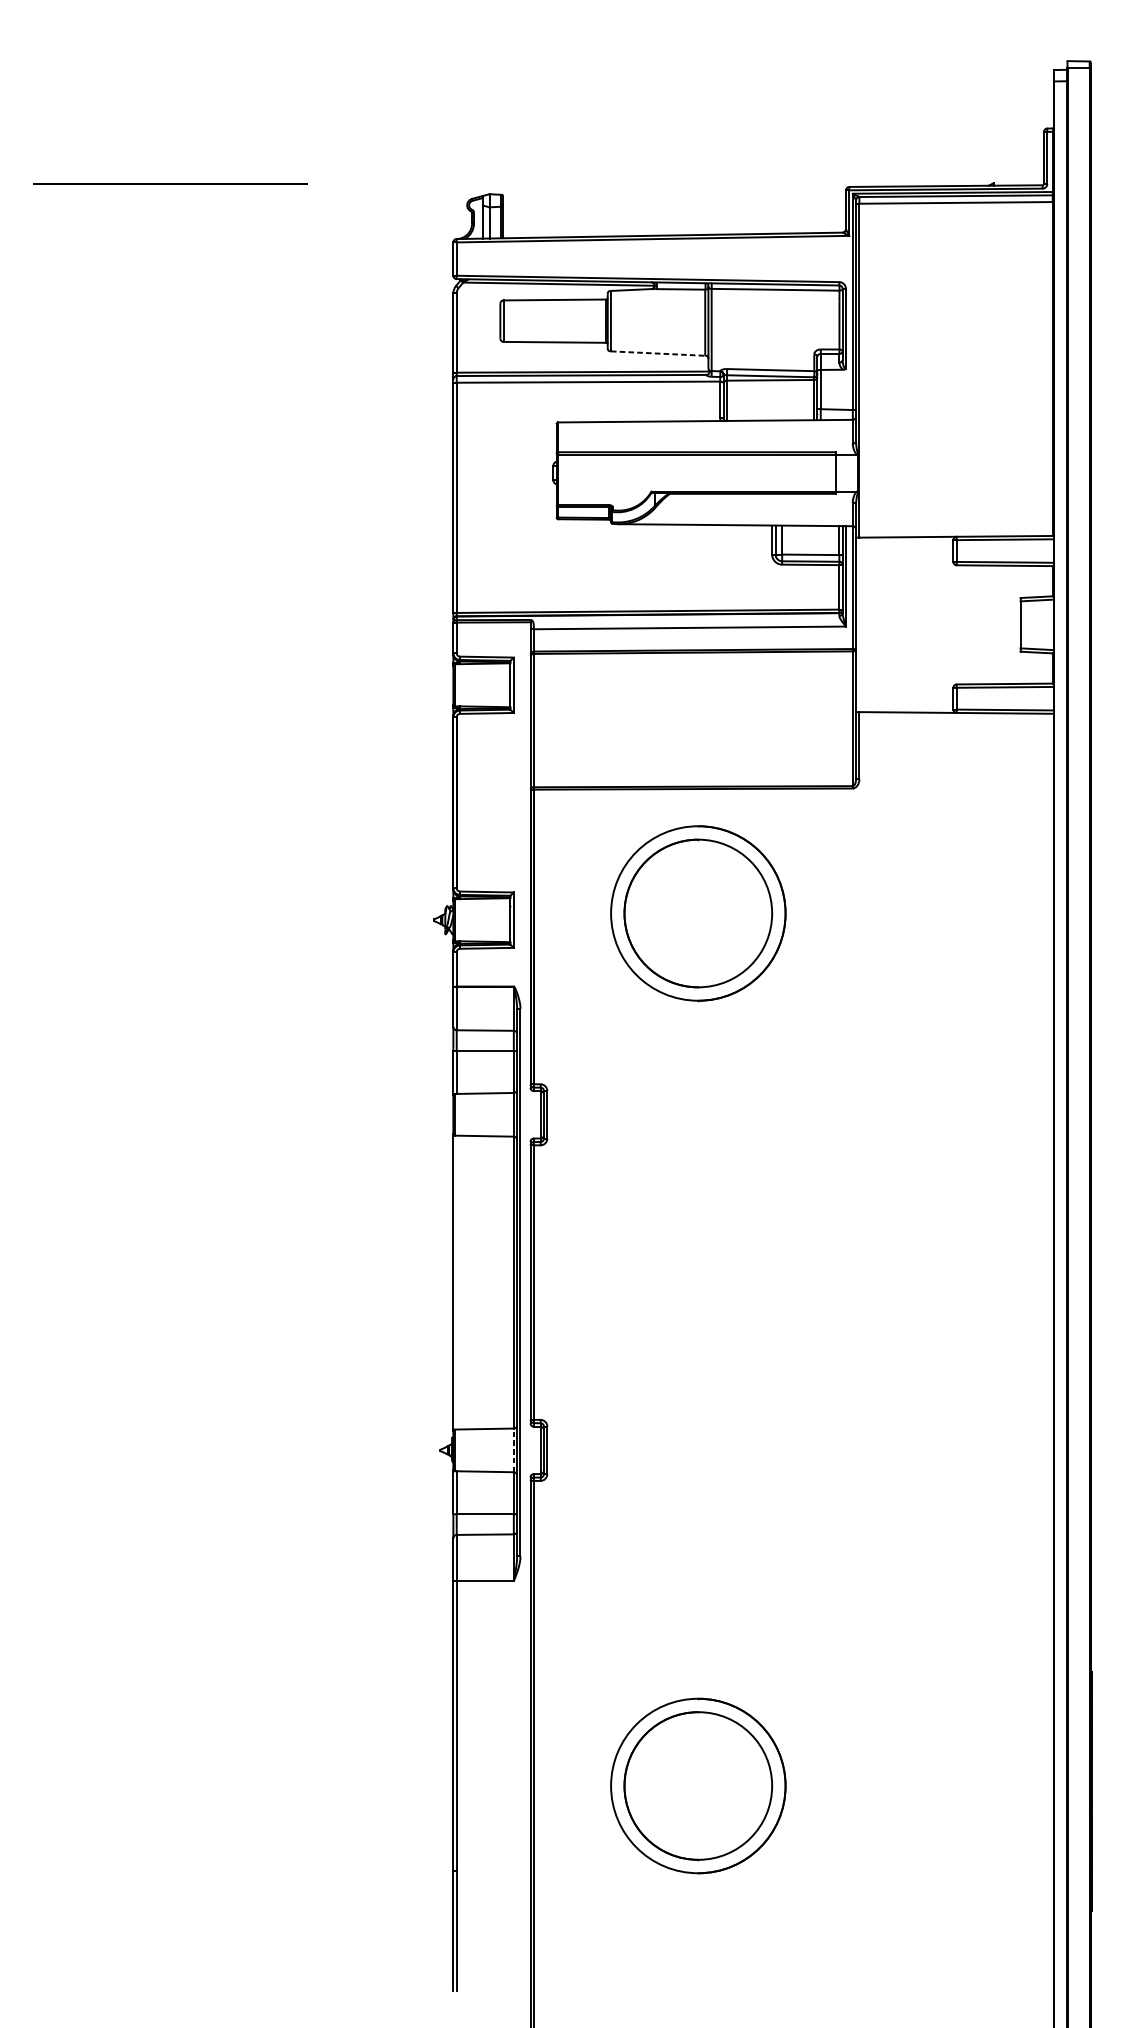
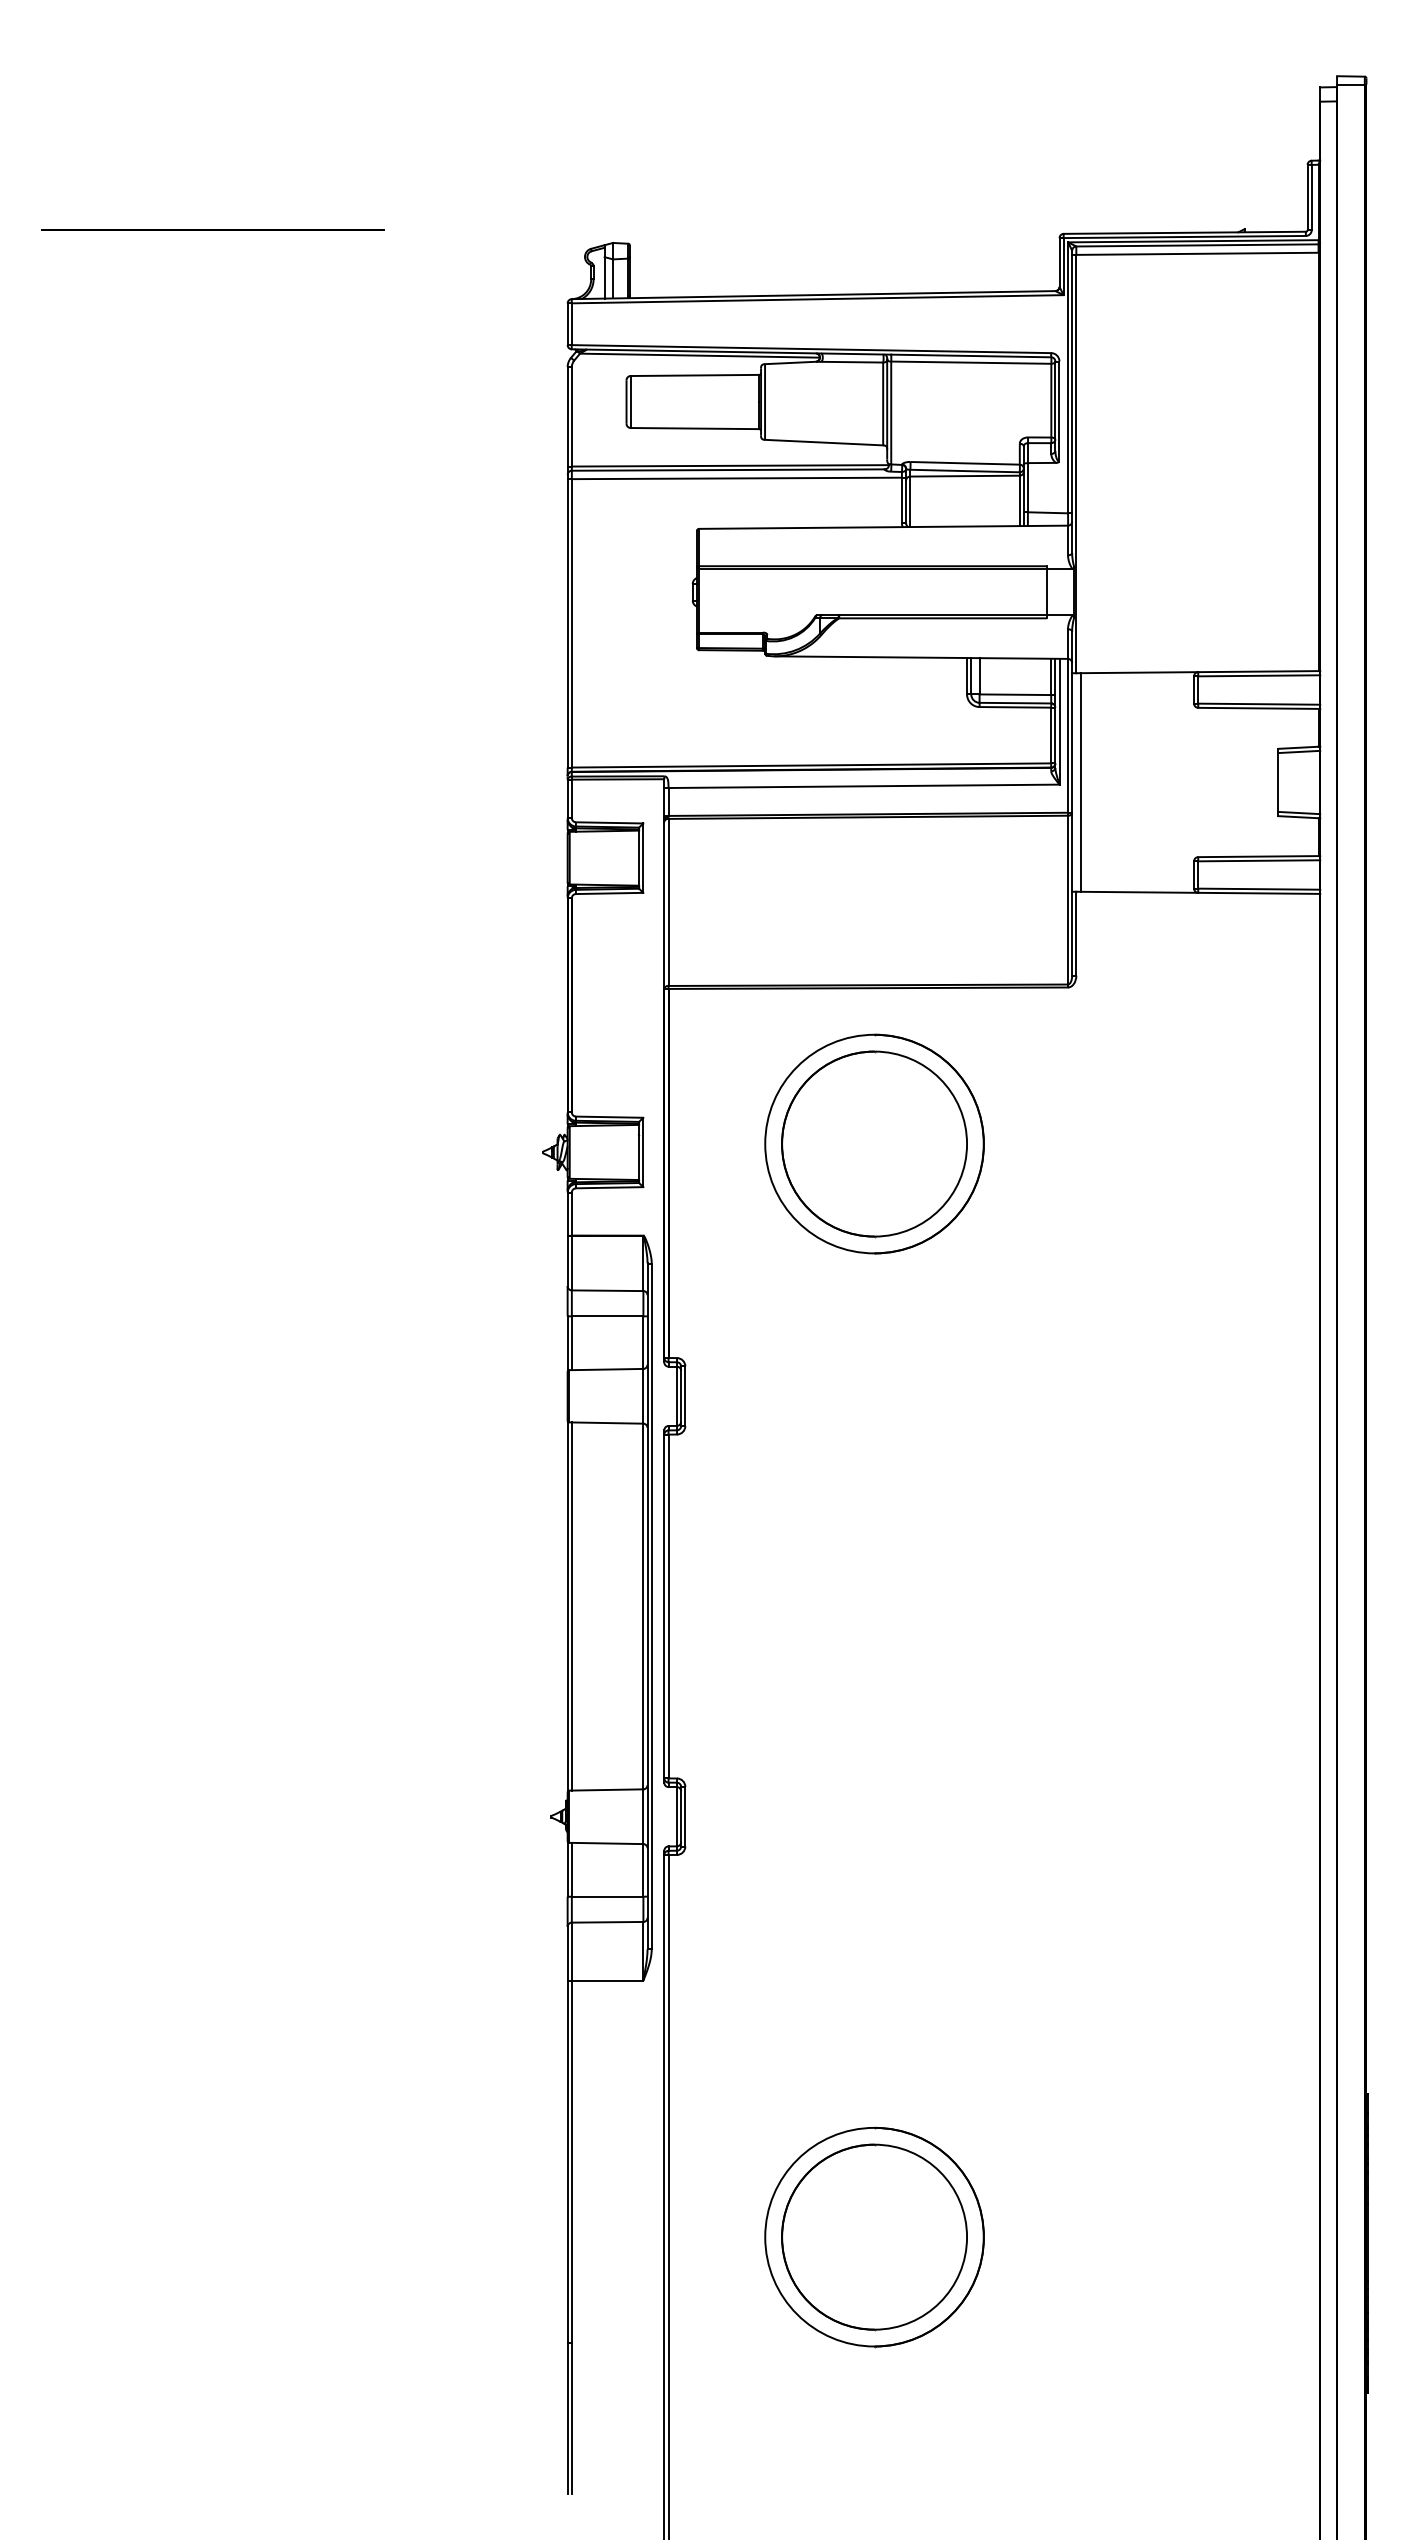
line: (658, 353) -> (824, 442), dashed -> solid
line: (862, 624) -> (1080, 782), added
line: (456, 1282) -> (571, 1606), added
line: (513, 1450) -> (643, 1816), dashed -> solid

